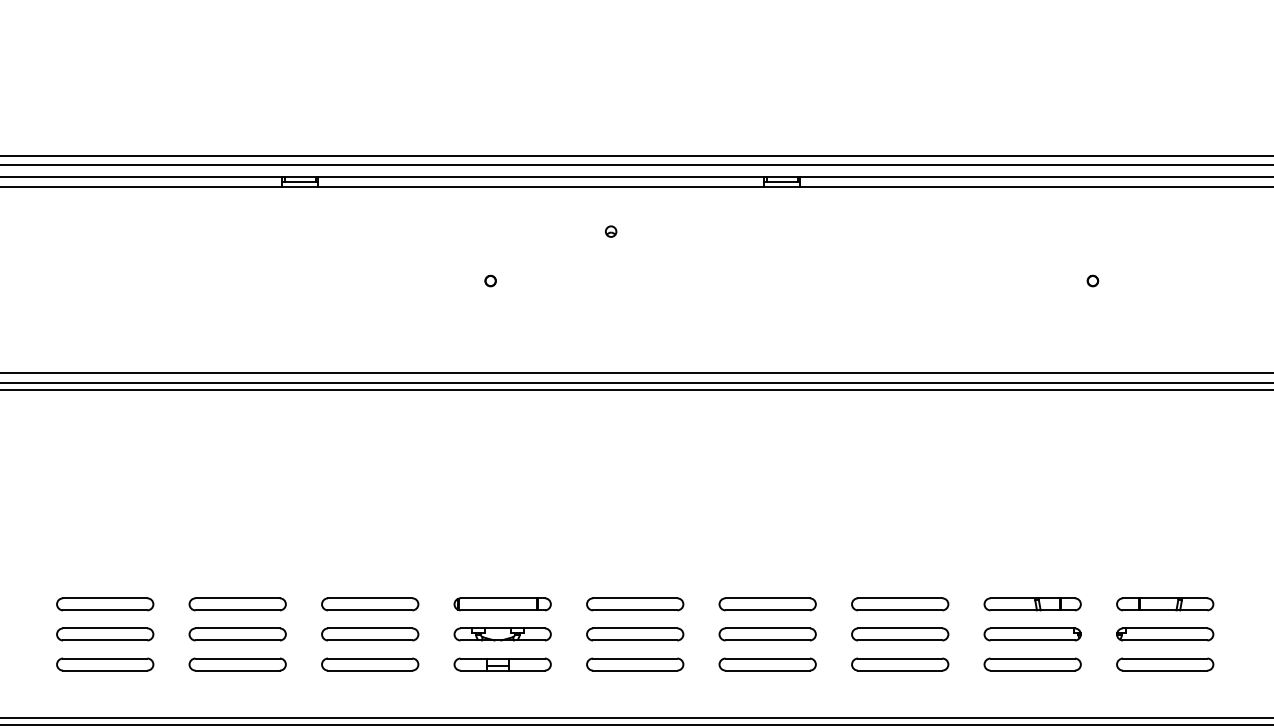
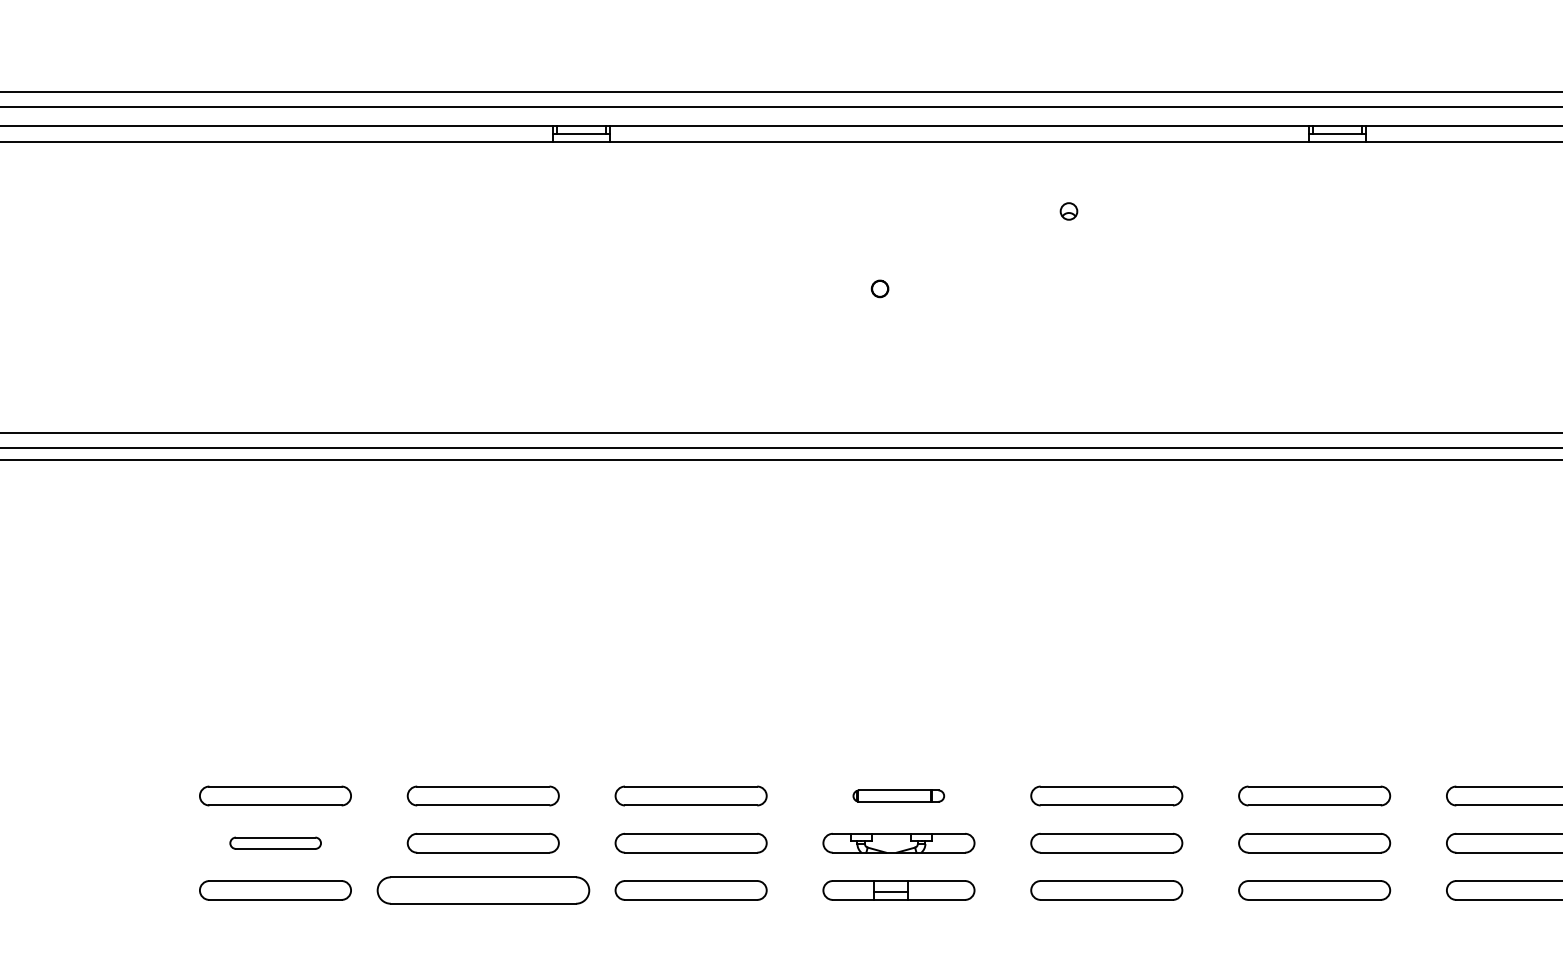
part: (502, 604) -> (898, 796), size x0.6
part: (105, 634) -> (275, 843), size x0.6
part: (237, 664) -> (482, 890), size x1.4

